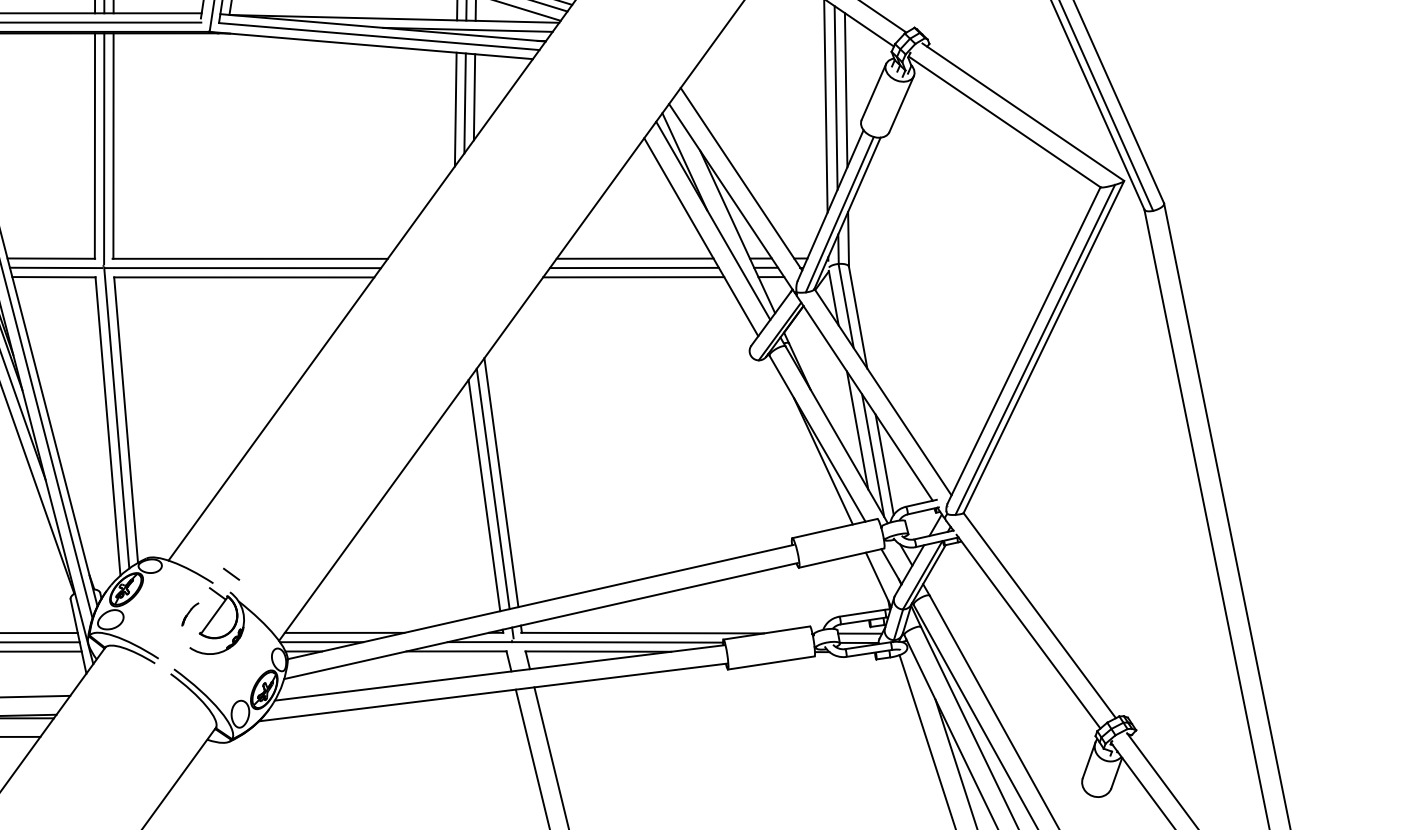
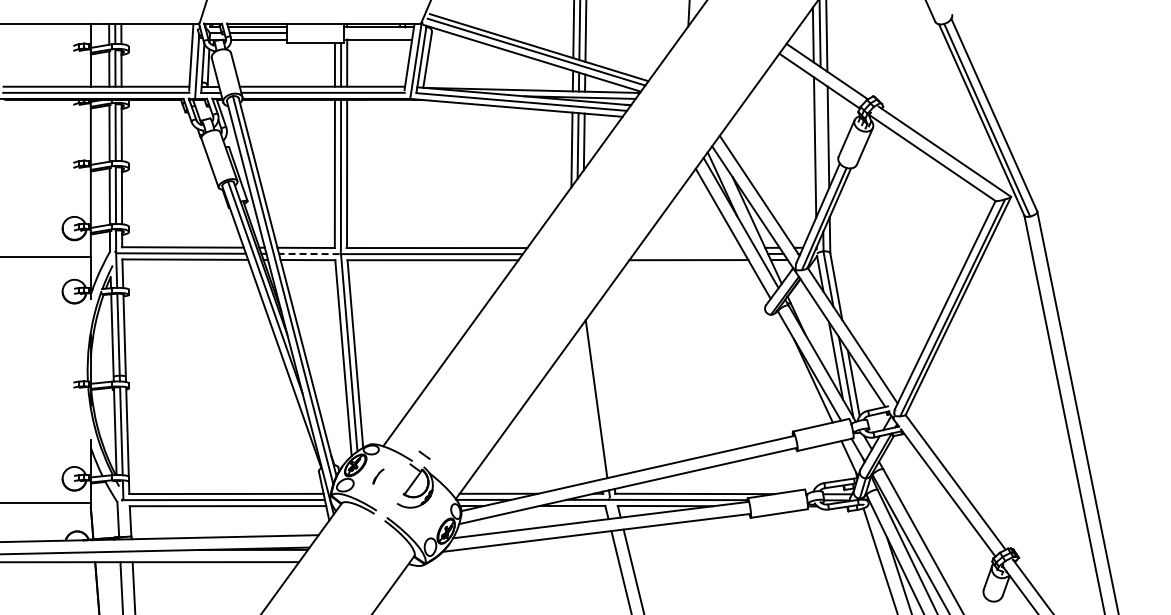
line: (835, 98) -> (821, 142), removed
line: (634, 258) -> (689, 247), removed
line: (633, 267) -> (688, 253), removed
line: (54, 268) -> (308, 254), solid -> dashed
line: (500, 481) -> (601, 394), removed
line: (483, 495) -> (590, 403), removed
part: (190, 614) -> (378, 476), moved

